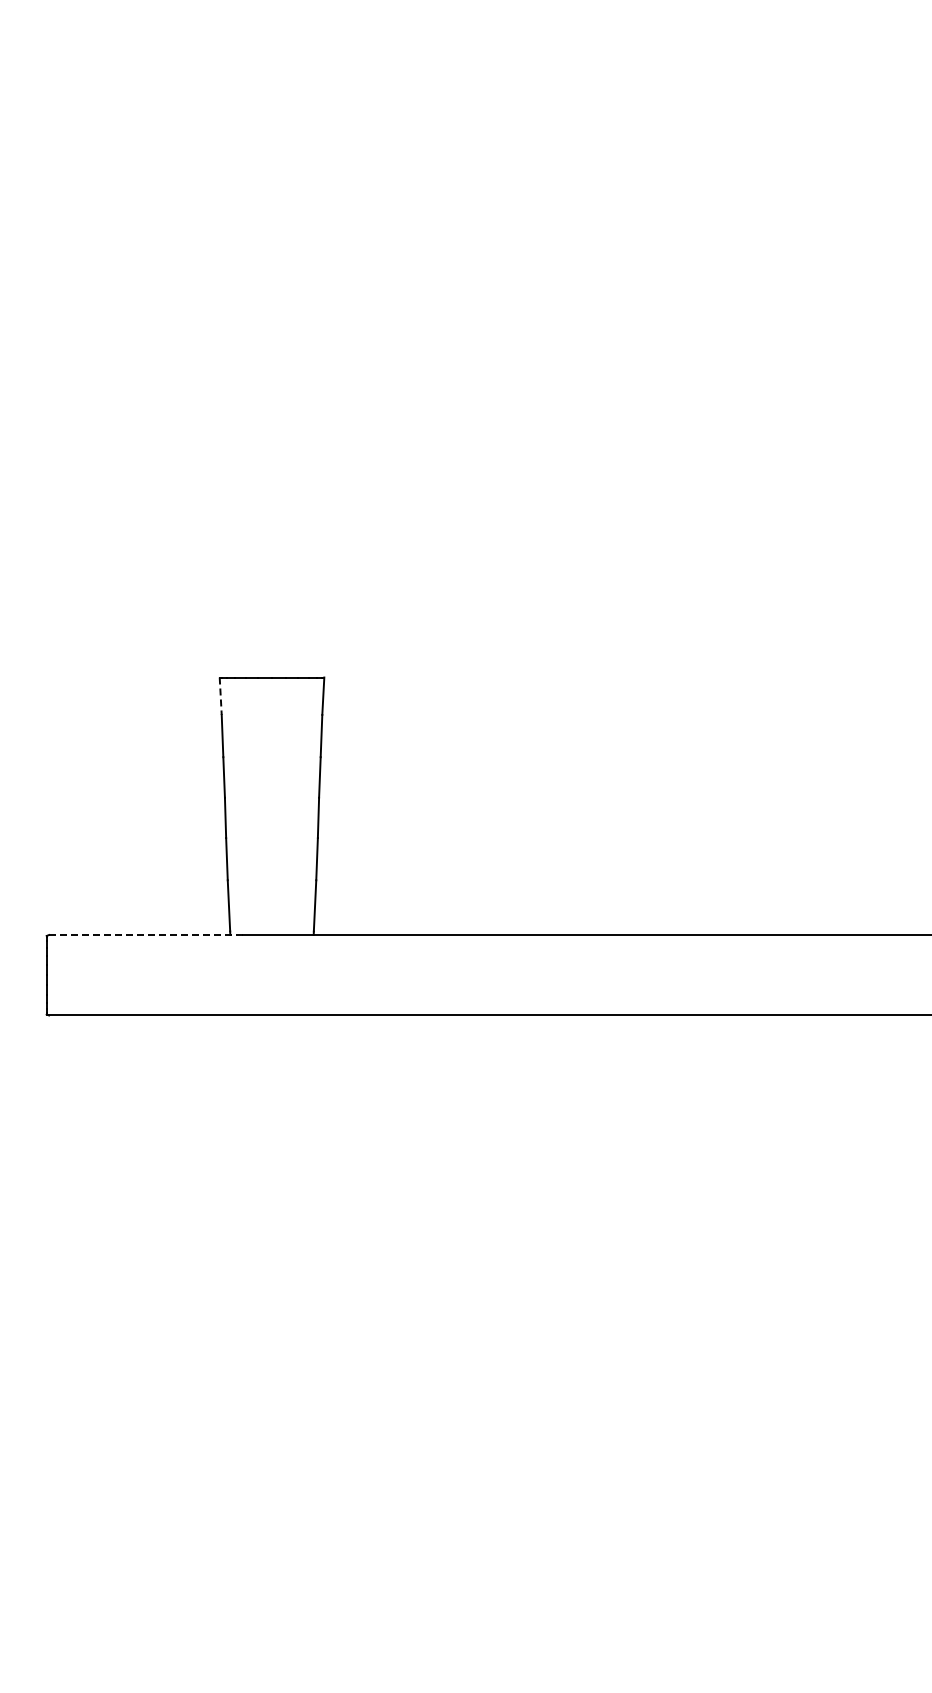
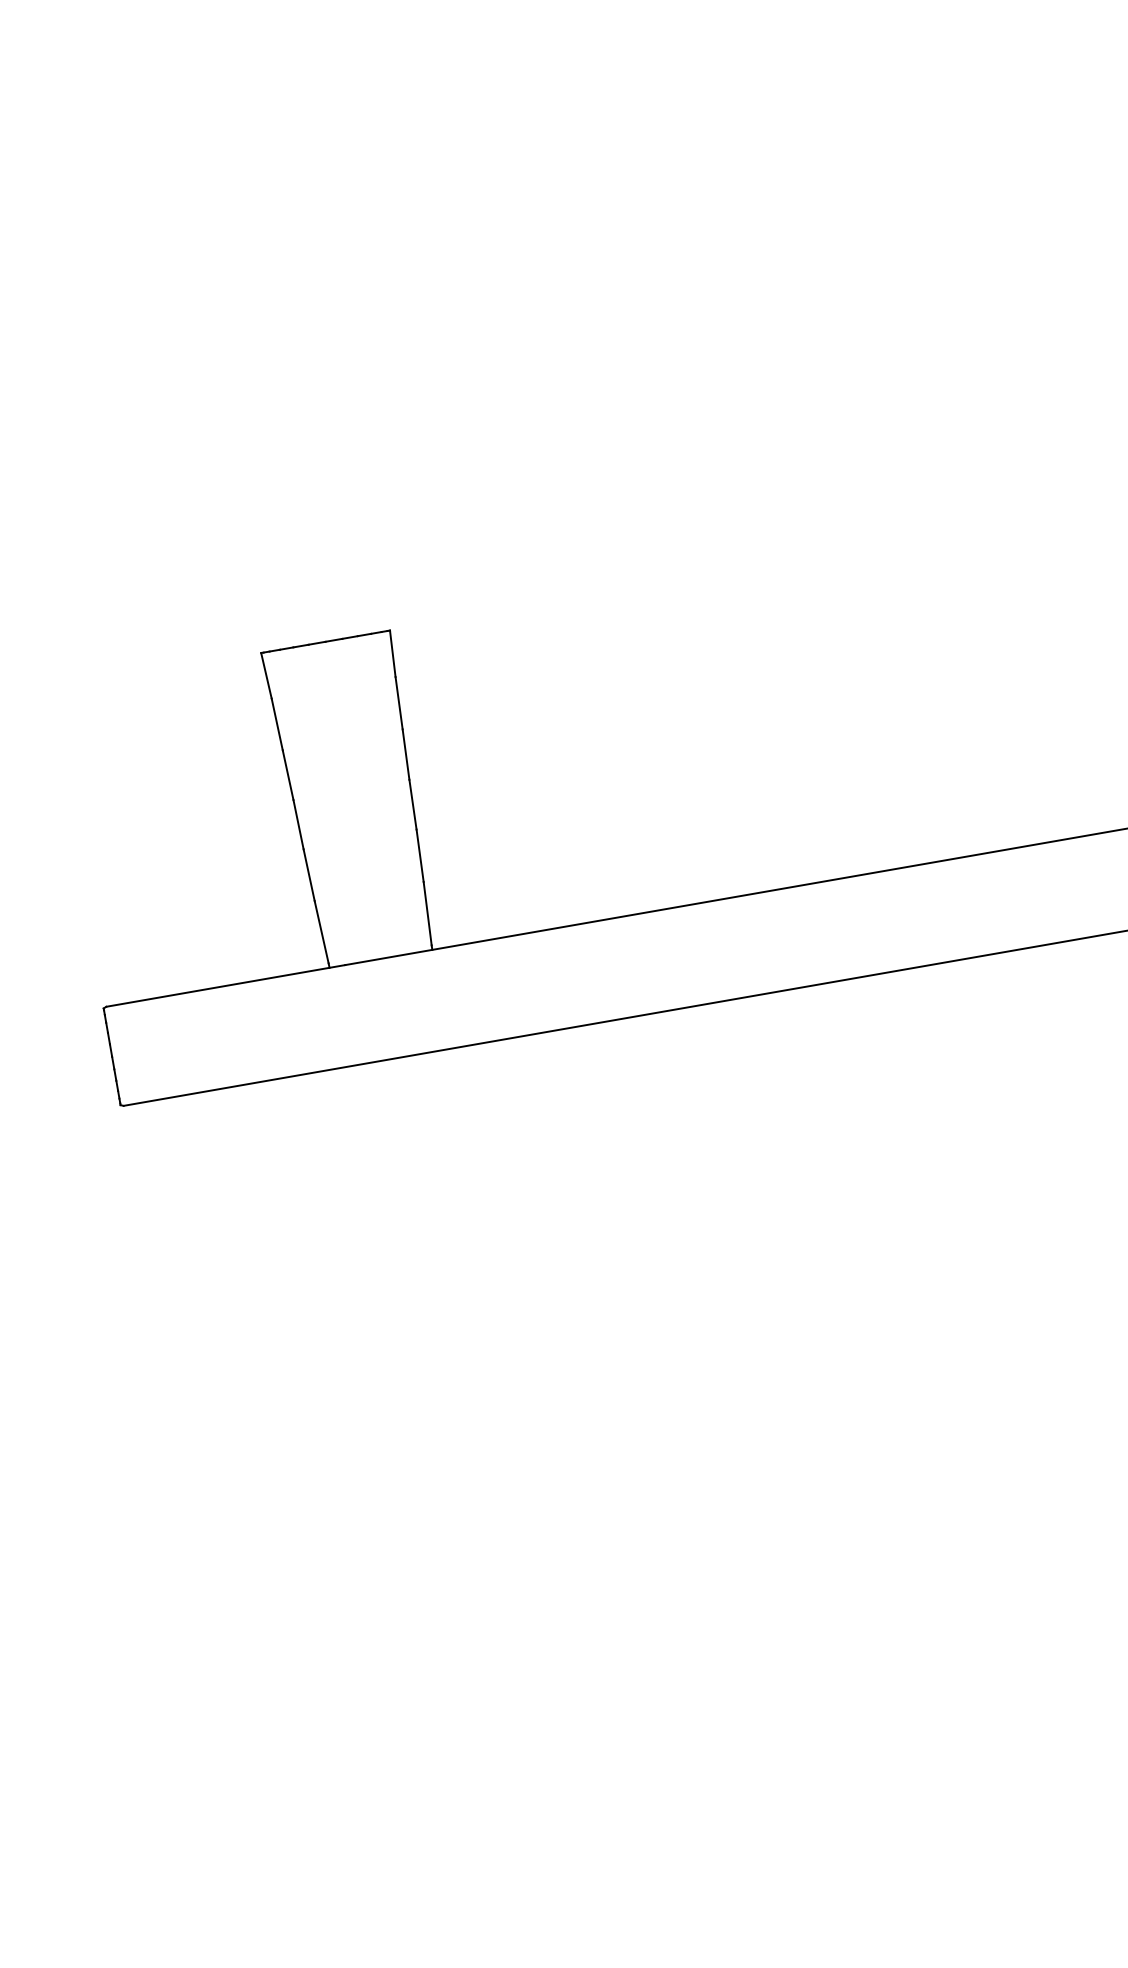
line: (220, 696) -> (266, 676), dashed -> solid
line: (146, 935) -> (226, 986), dashed -> solid

